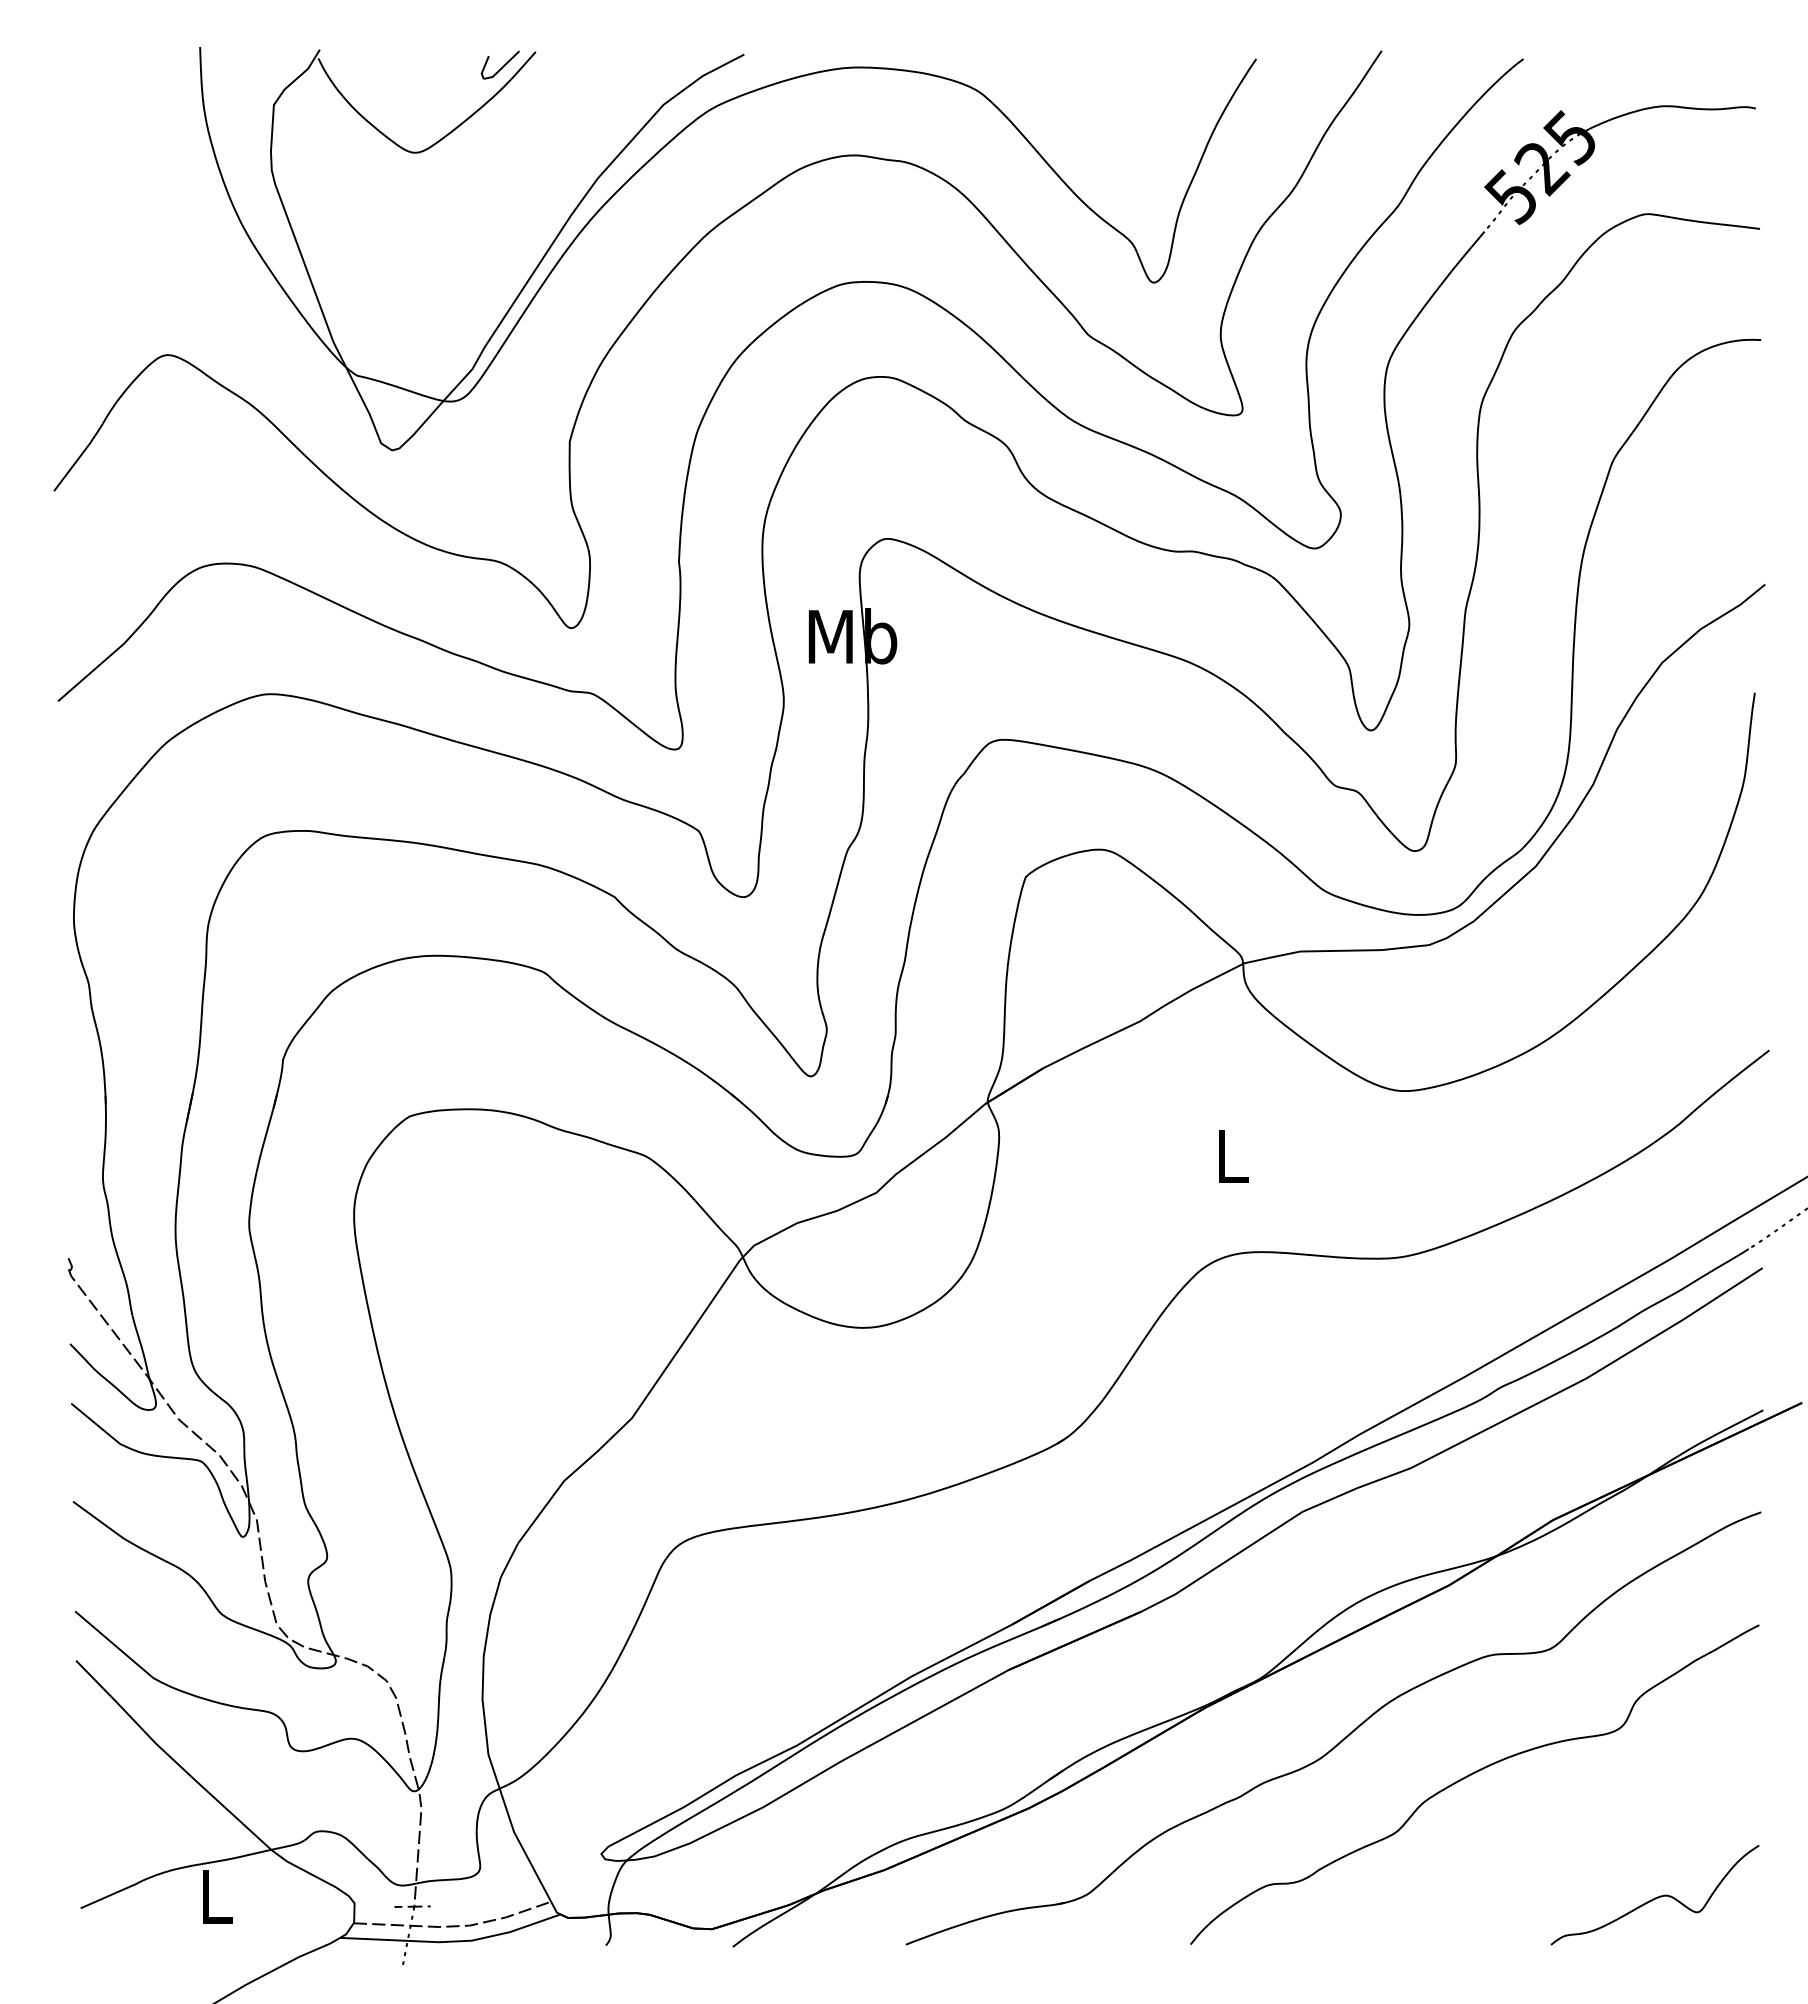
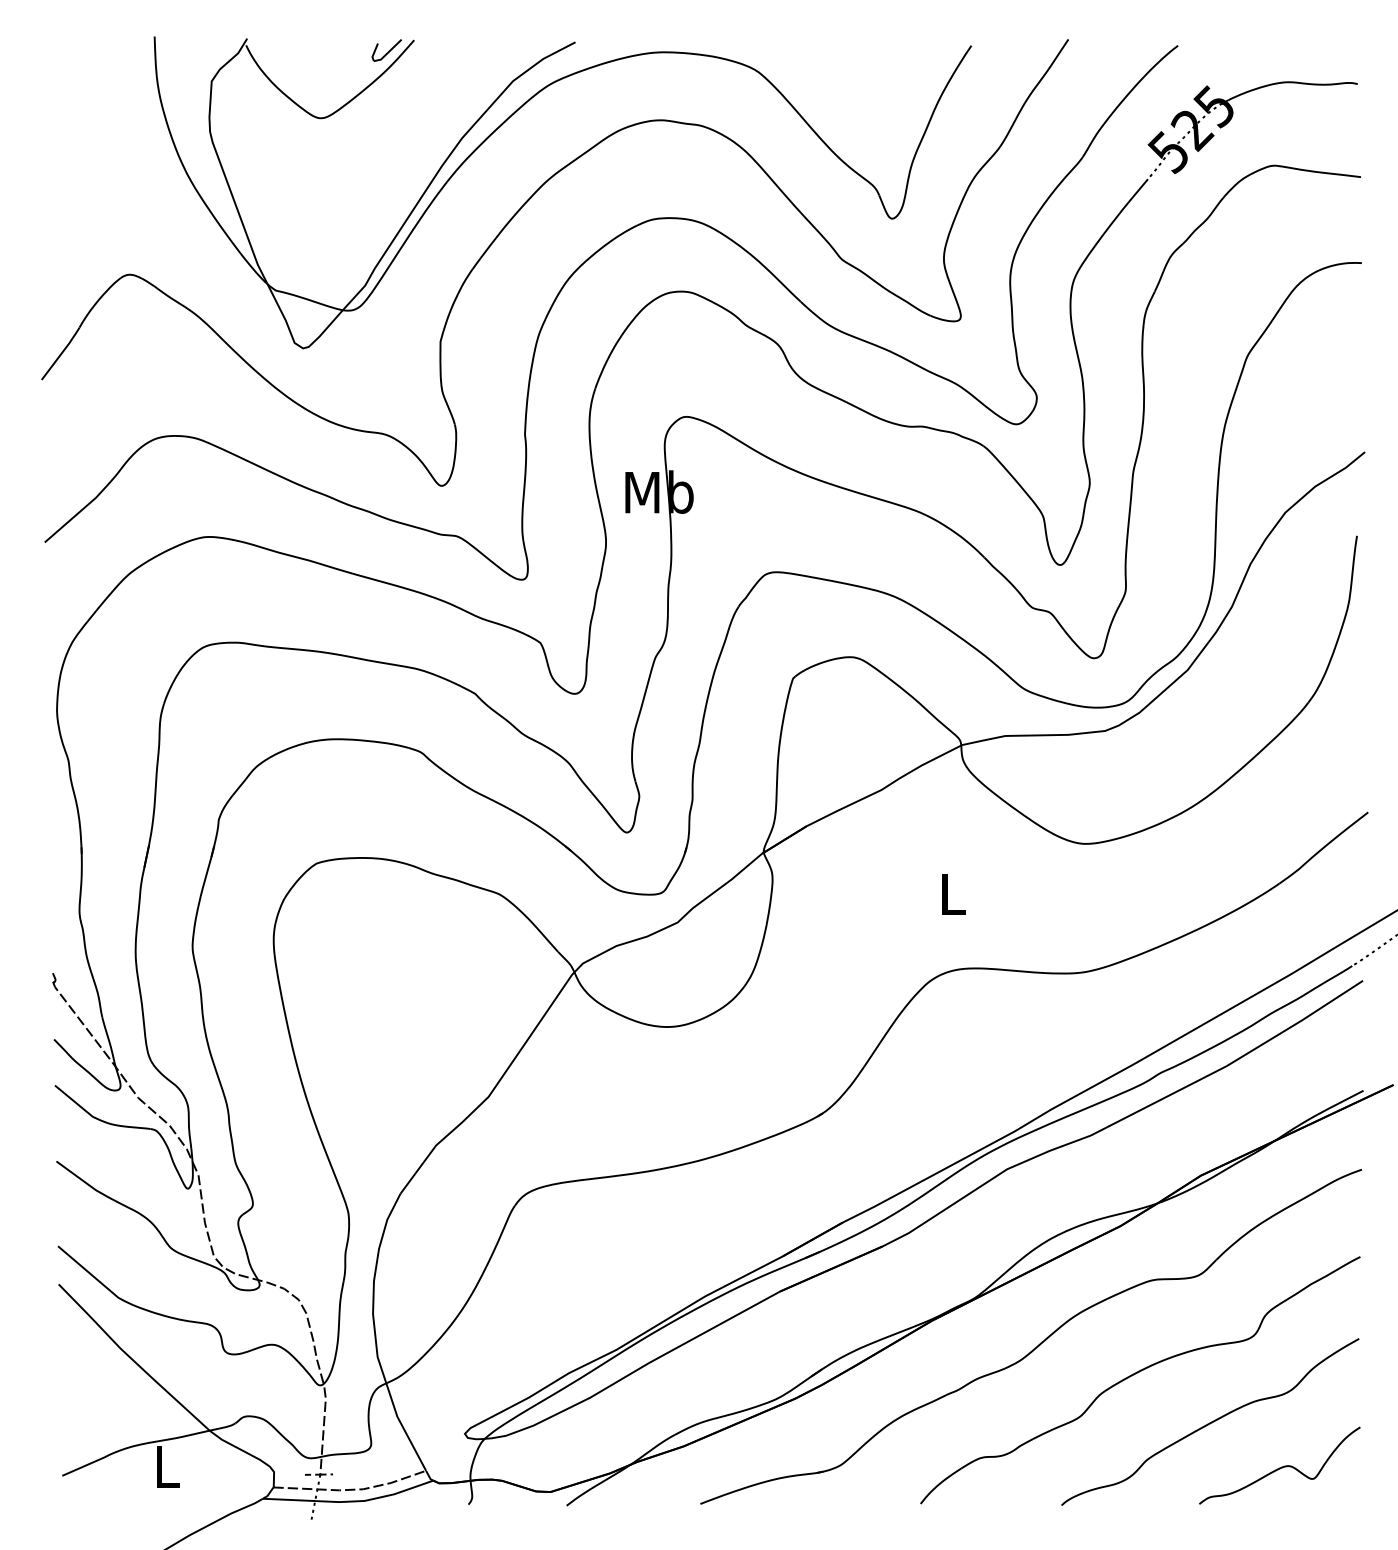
curve: (1566, 1837) -> (1211, 1421), added

